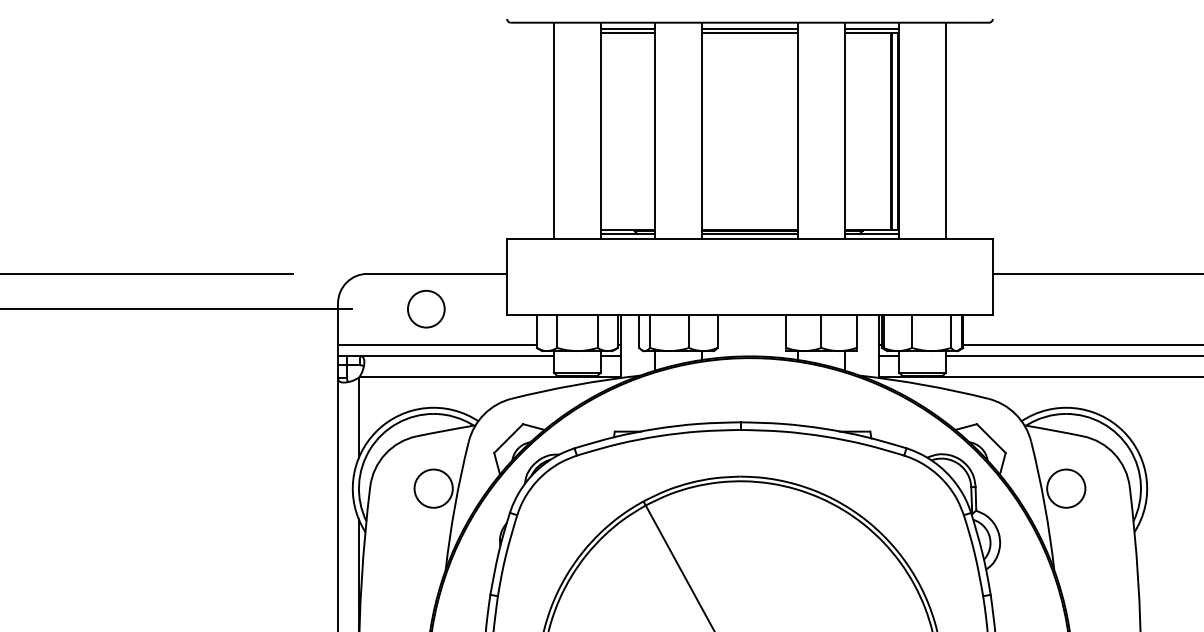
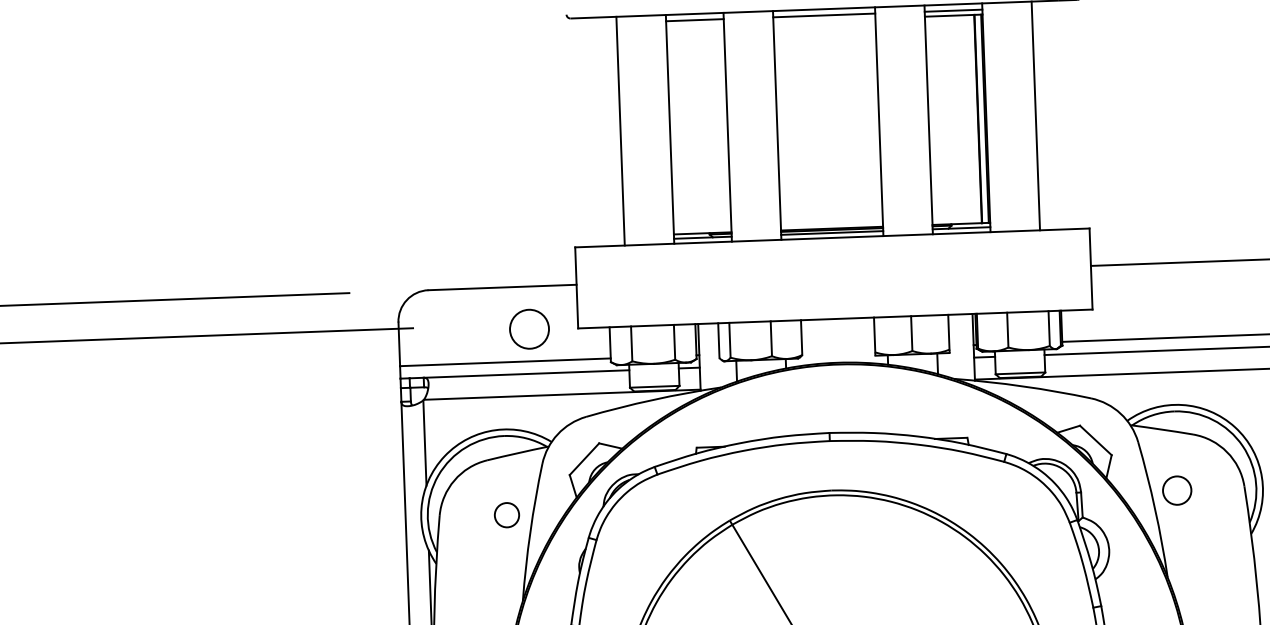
line: (627, 33) -> (694, 25), removed
line: (749, 33) -> (823, 20), removed
circle: (426, 308) -> (529, 328), moved
circle: (433, 488) -> (506, 515), size x0.6
circle: (1066, 488) -> (1177, 490), size x0.7

